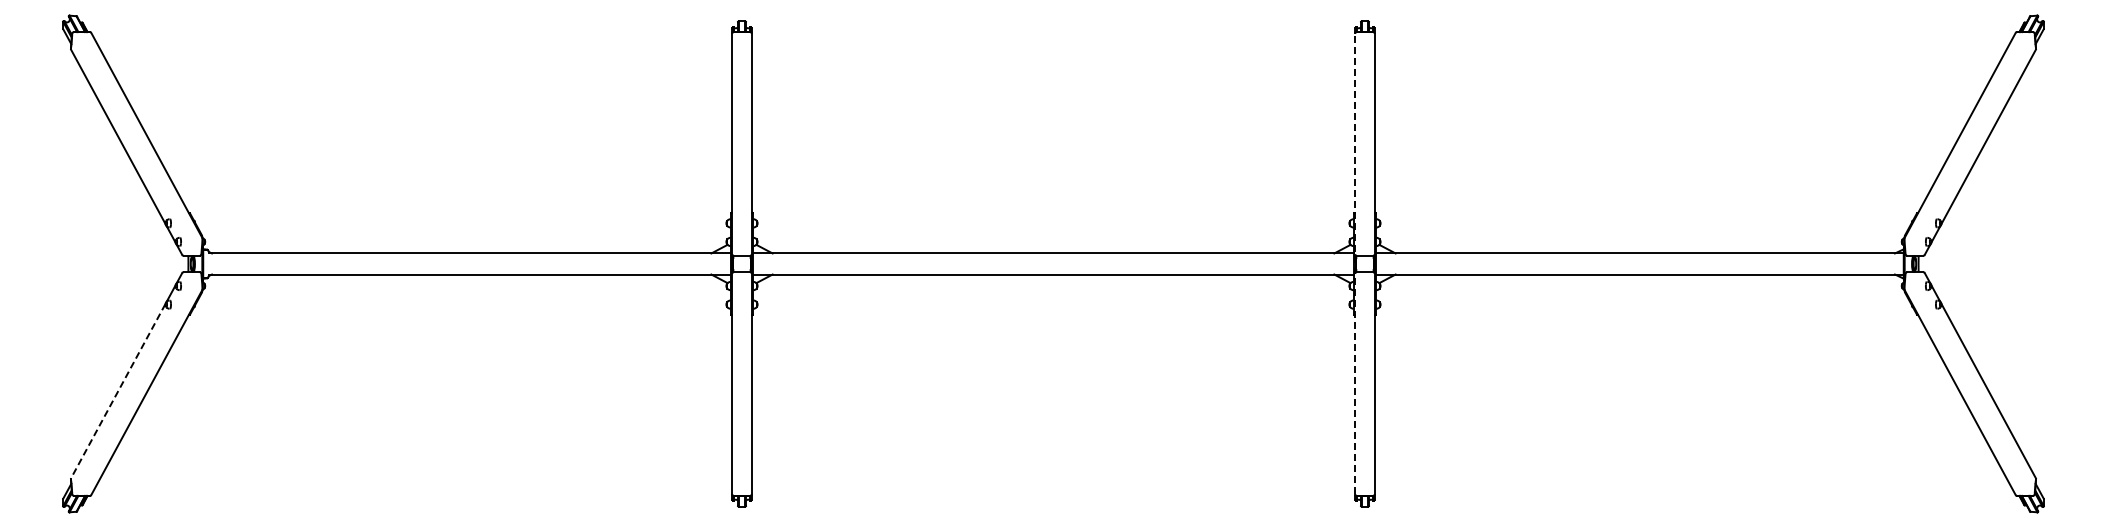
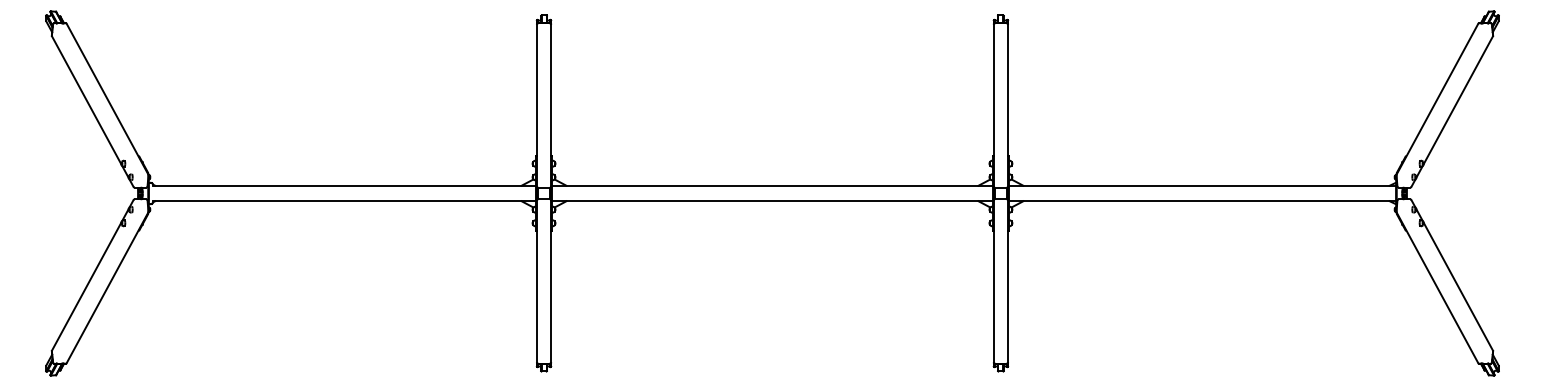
line: (1355, 263) -> (993, 193), dashed -> solid
line: (118, 391) -> (86, 287), dashed -> solid

